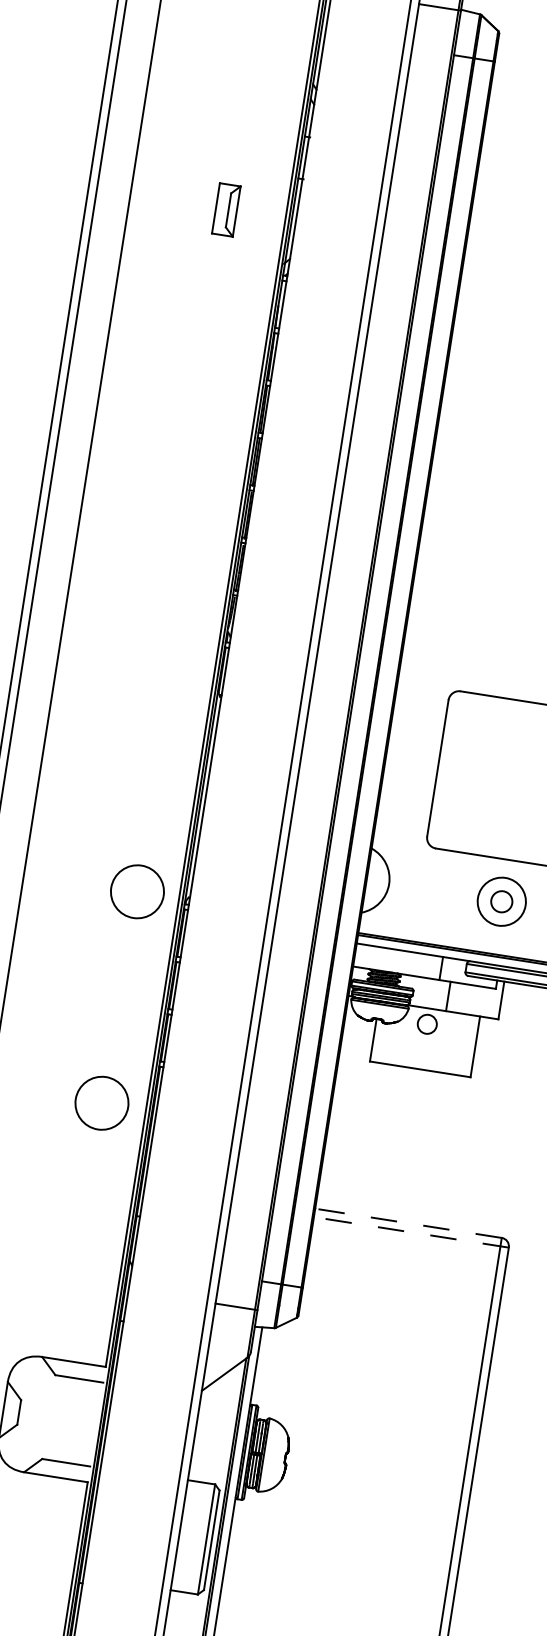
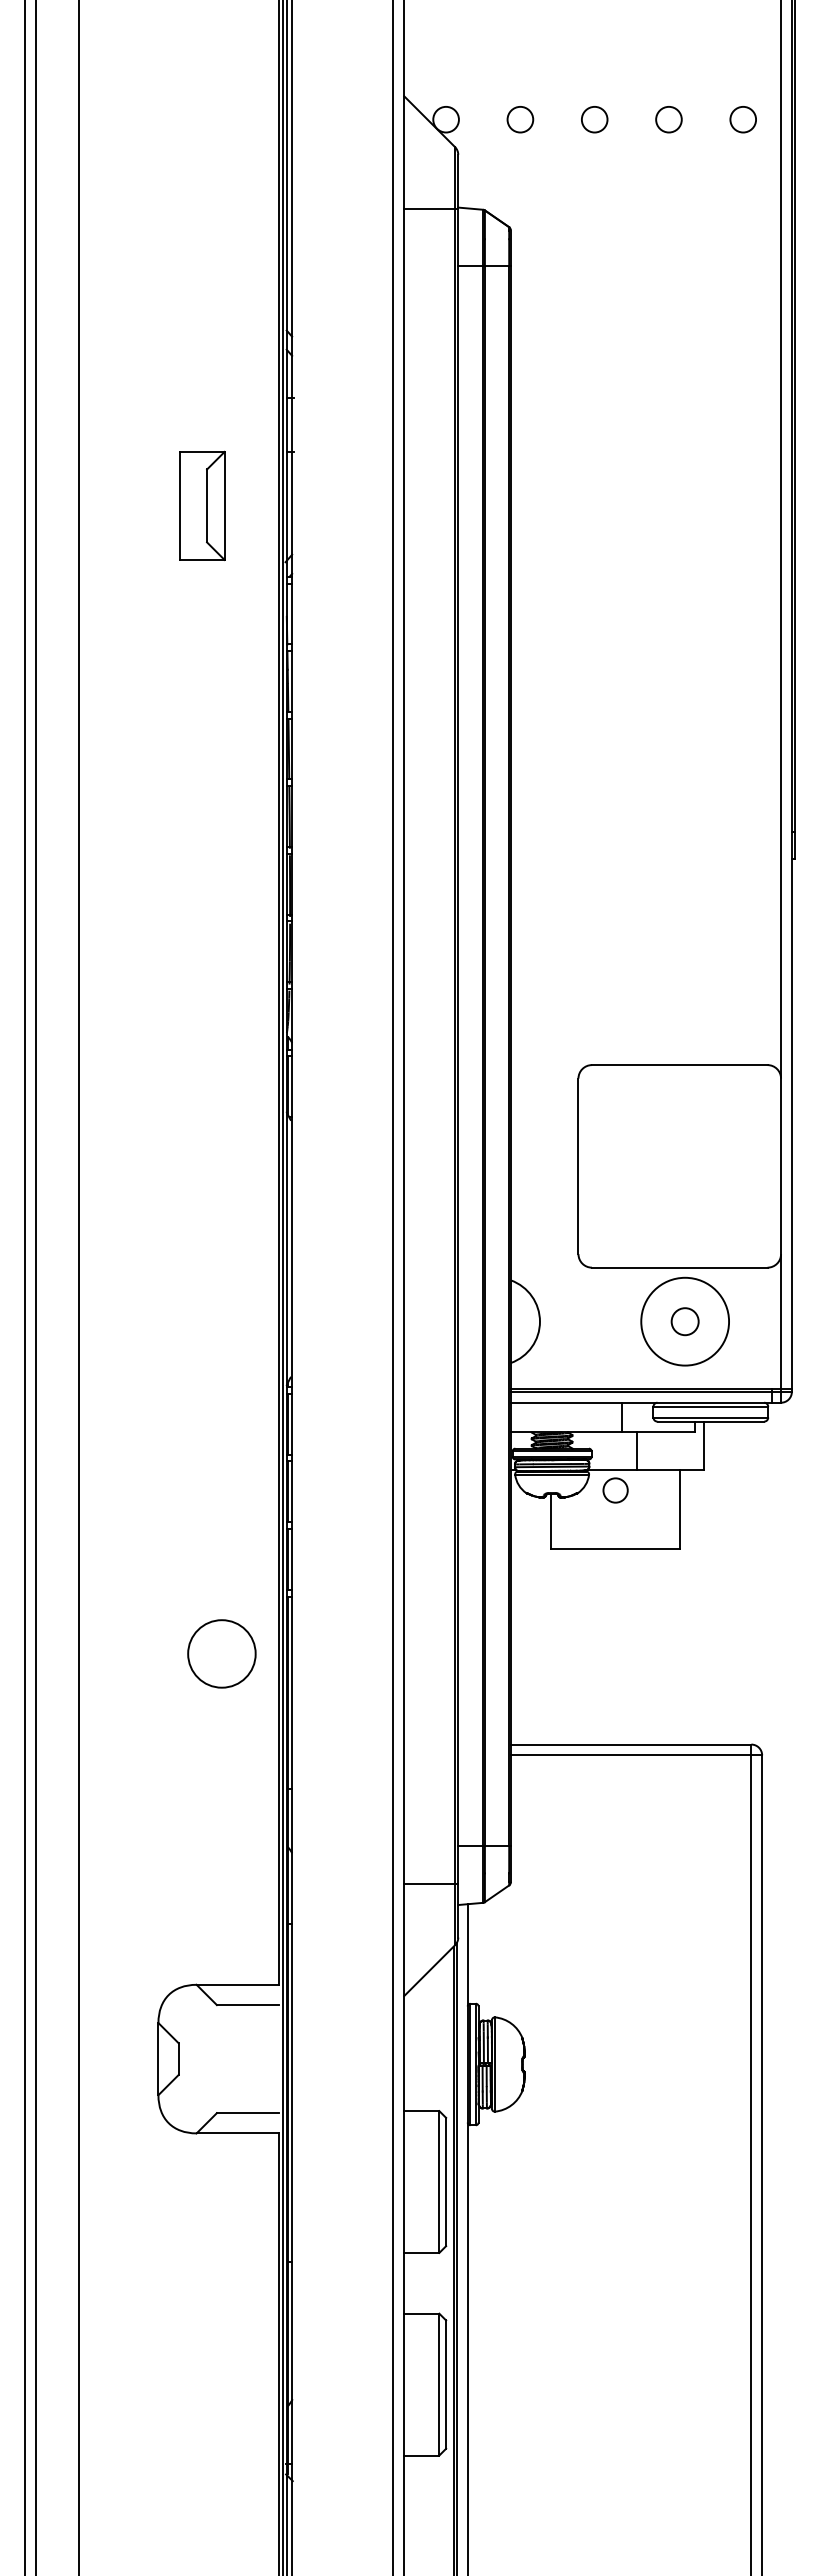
part: (226, 209) -> (202, 505), size x1.67
circle: (137, 891) -> (224, 1380), removed
circle: (502, 901) -> (685, 1321), size x1.43
line: (408, 1223) -> (630, 1744), dashed -> solid
line: (411, 1232) -> (636, 1755), dashed -> solid

